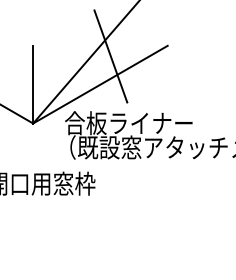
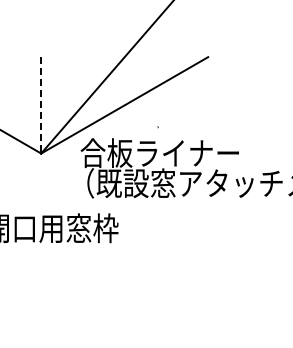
line: (110, 56) -> (137, 70), removed
line: (33, 84) -> (41, 105), solid -> dashed

